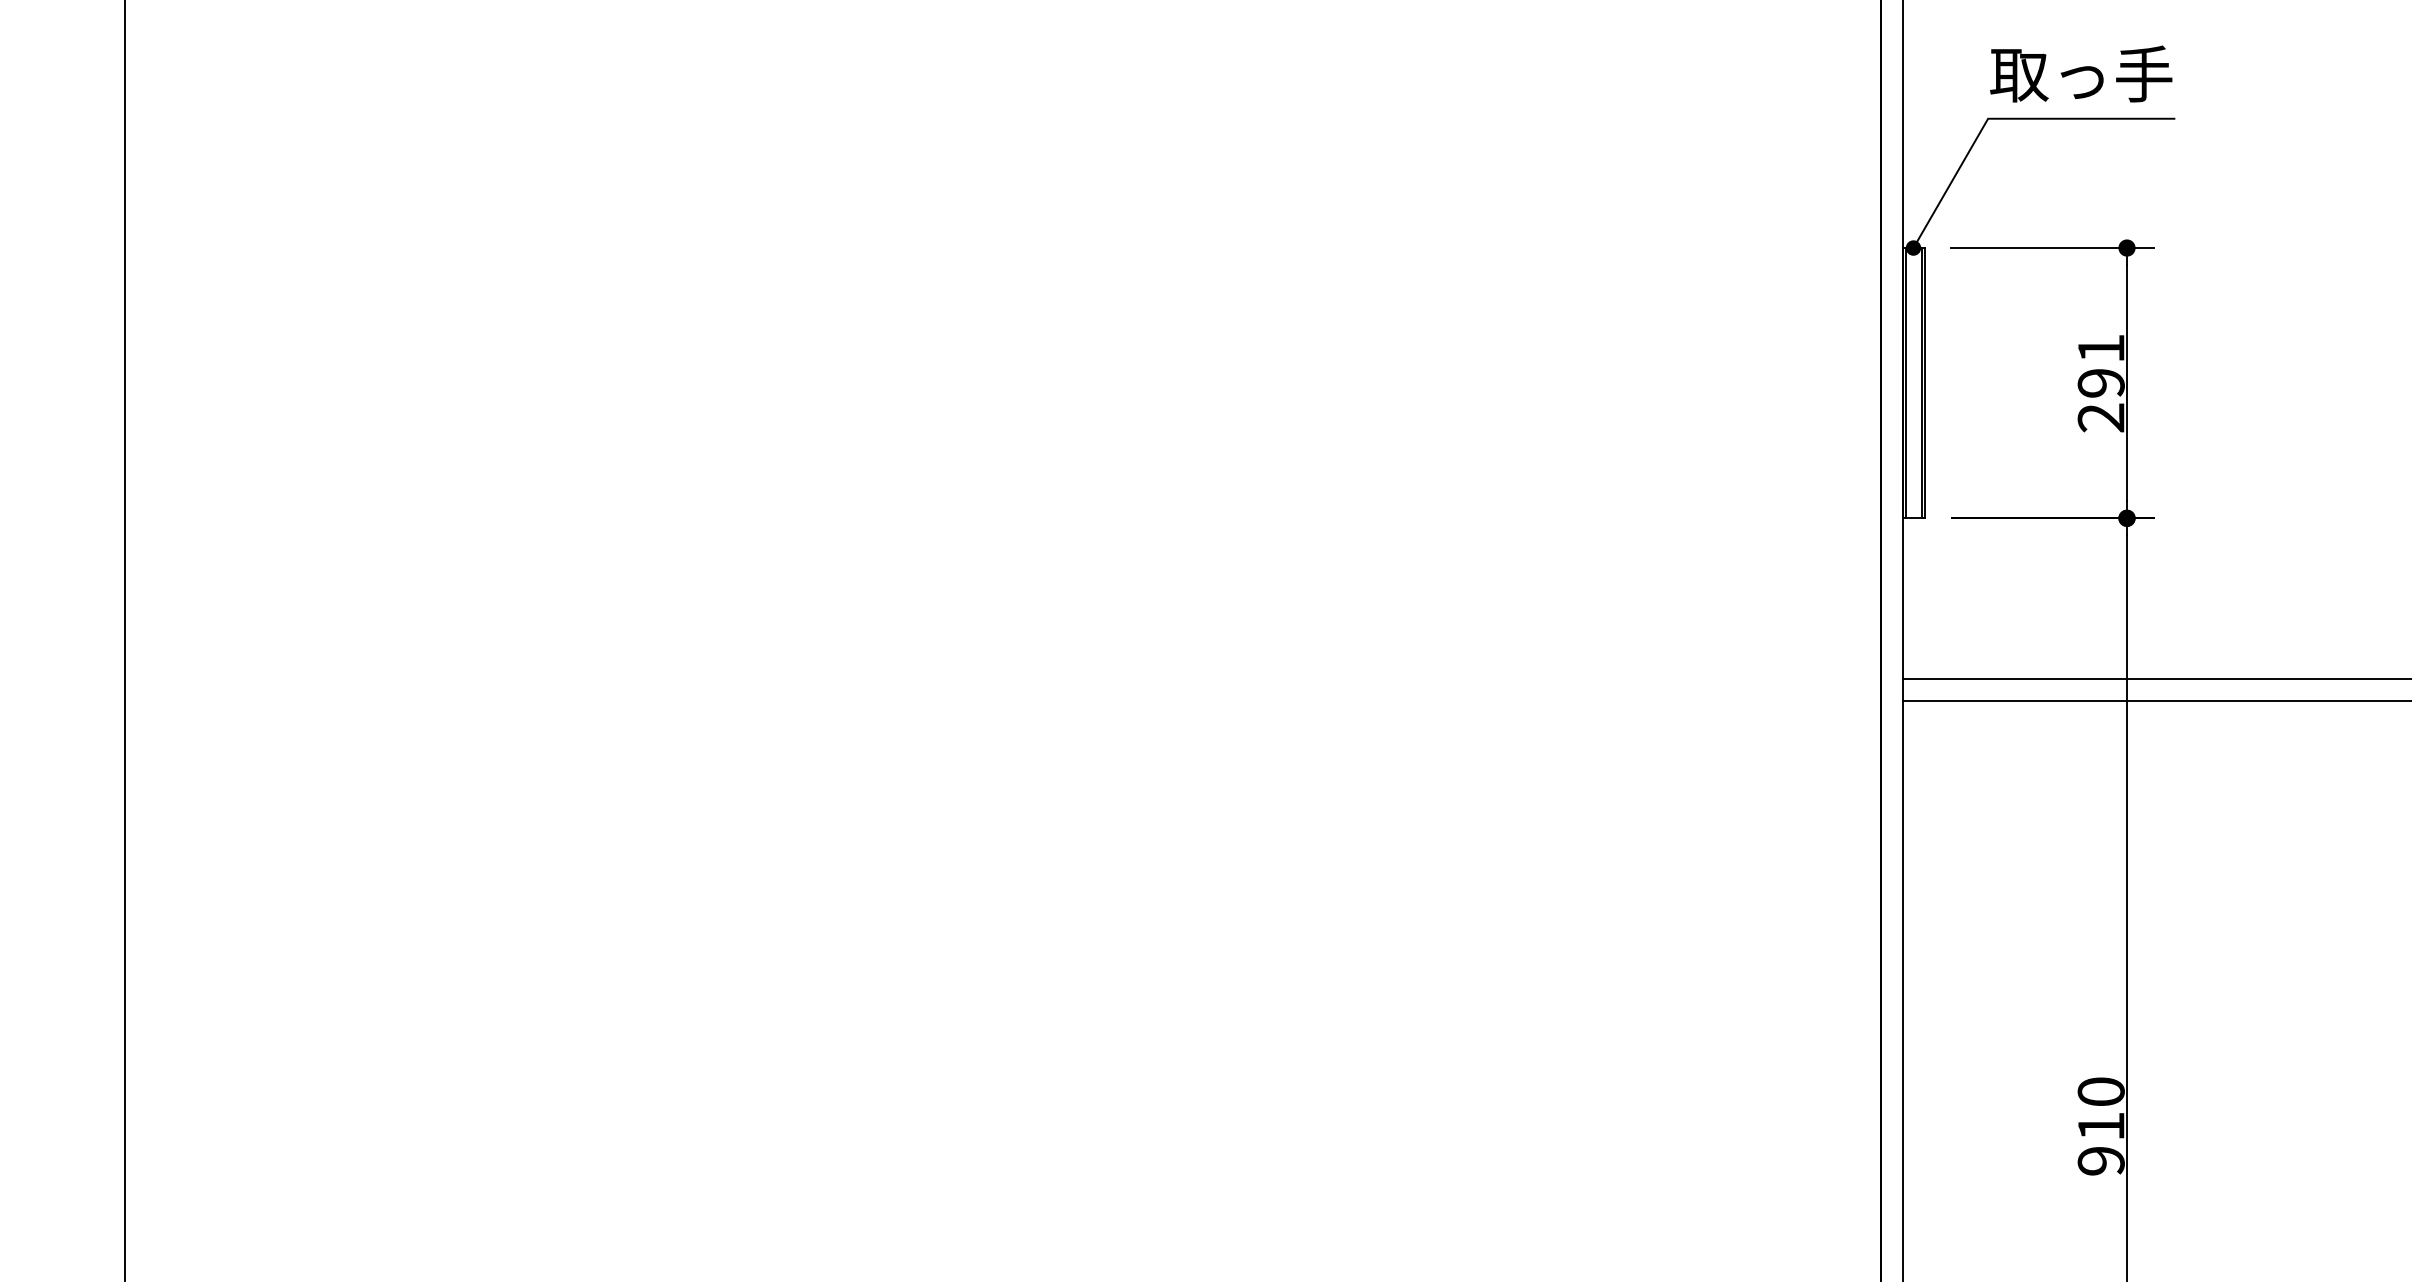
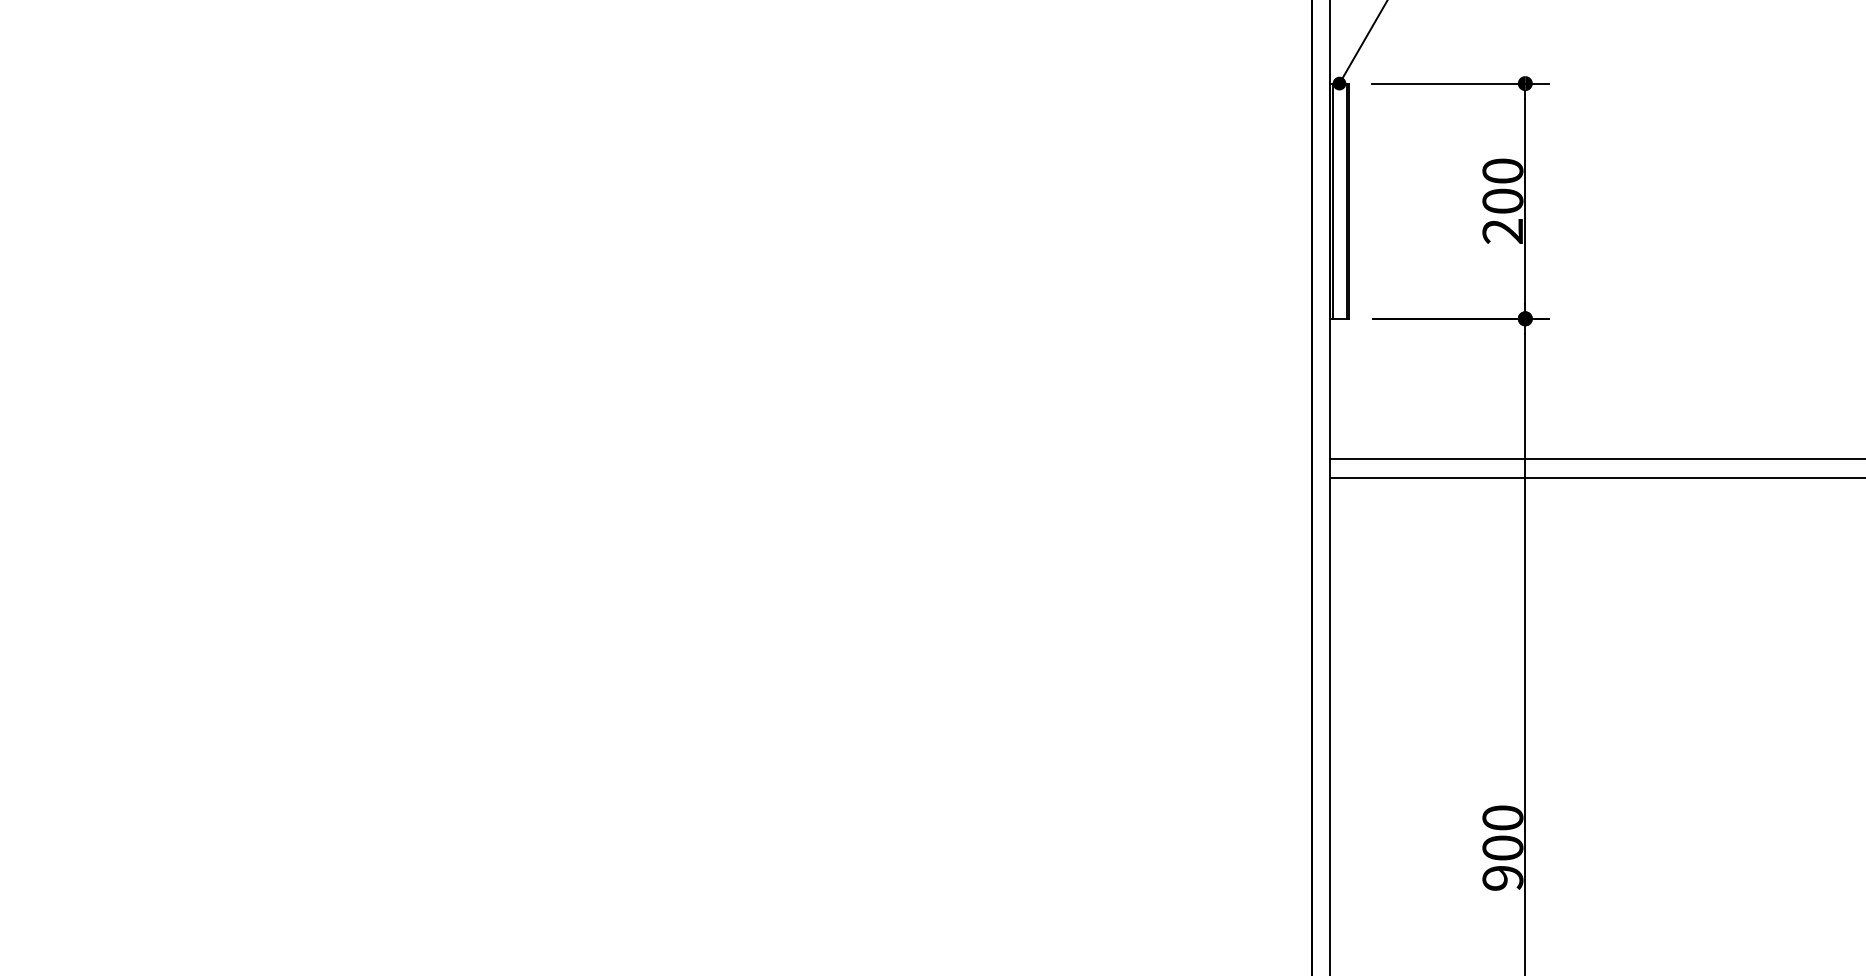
text: (2100, 365) -> (1502, 185), 291 -> 200
text: (2100, 1126) -> (1502, 848), 910 -> 900

